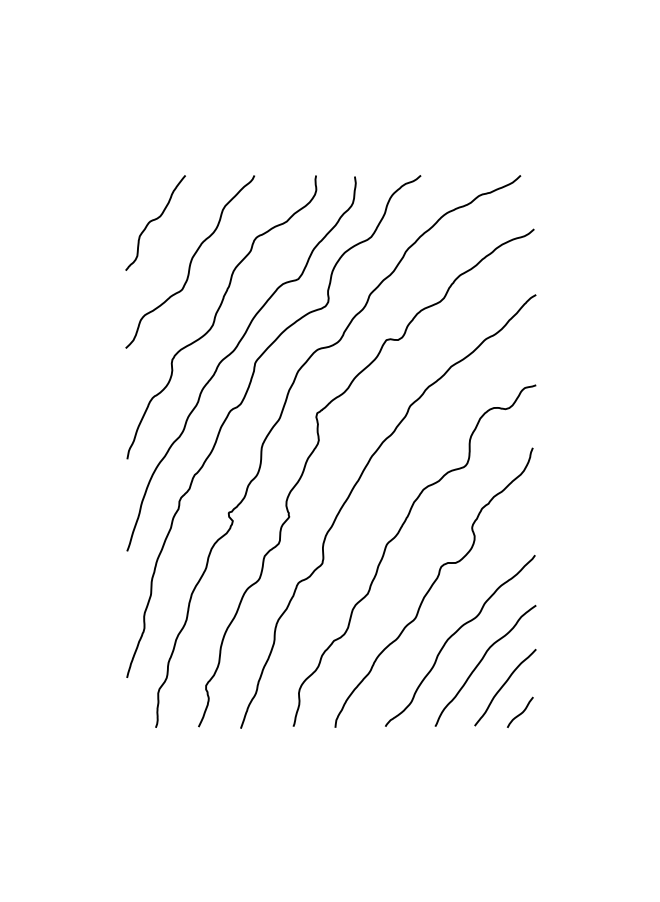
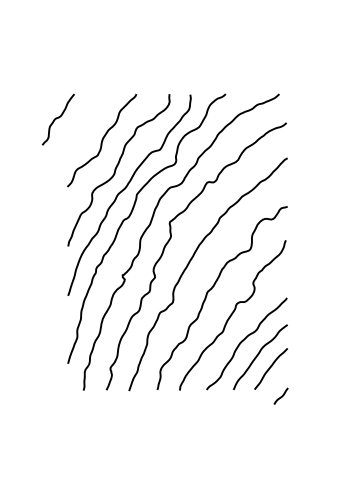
curve: (155, 220) -> (58, 118), moved
line: (520, 710) -> (281, 395), moved

